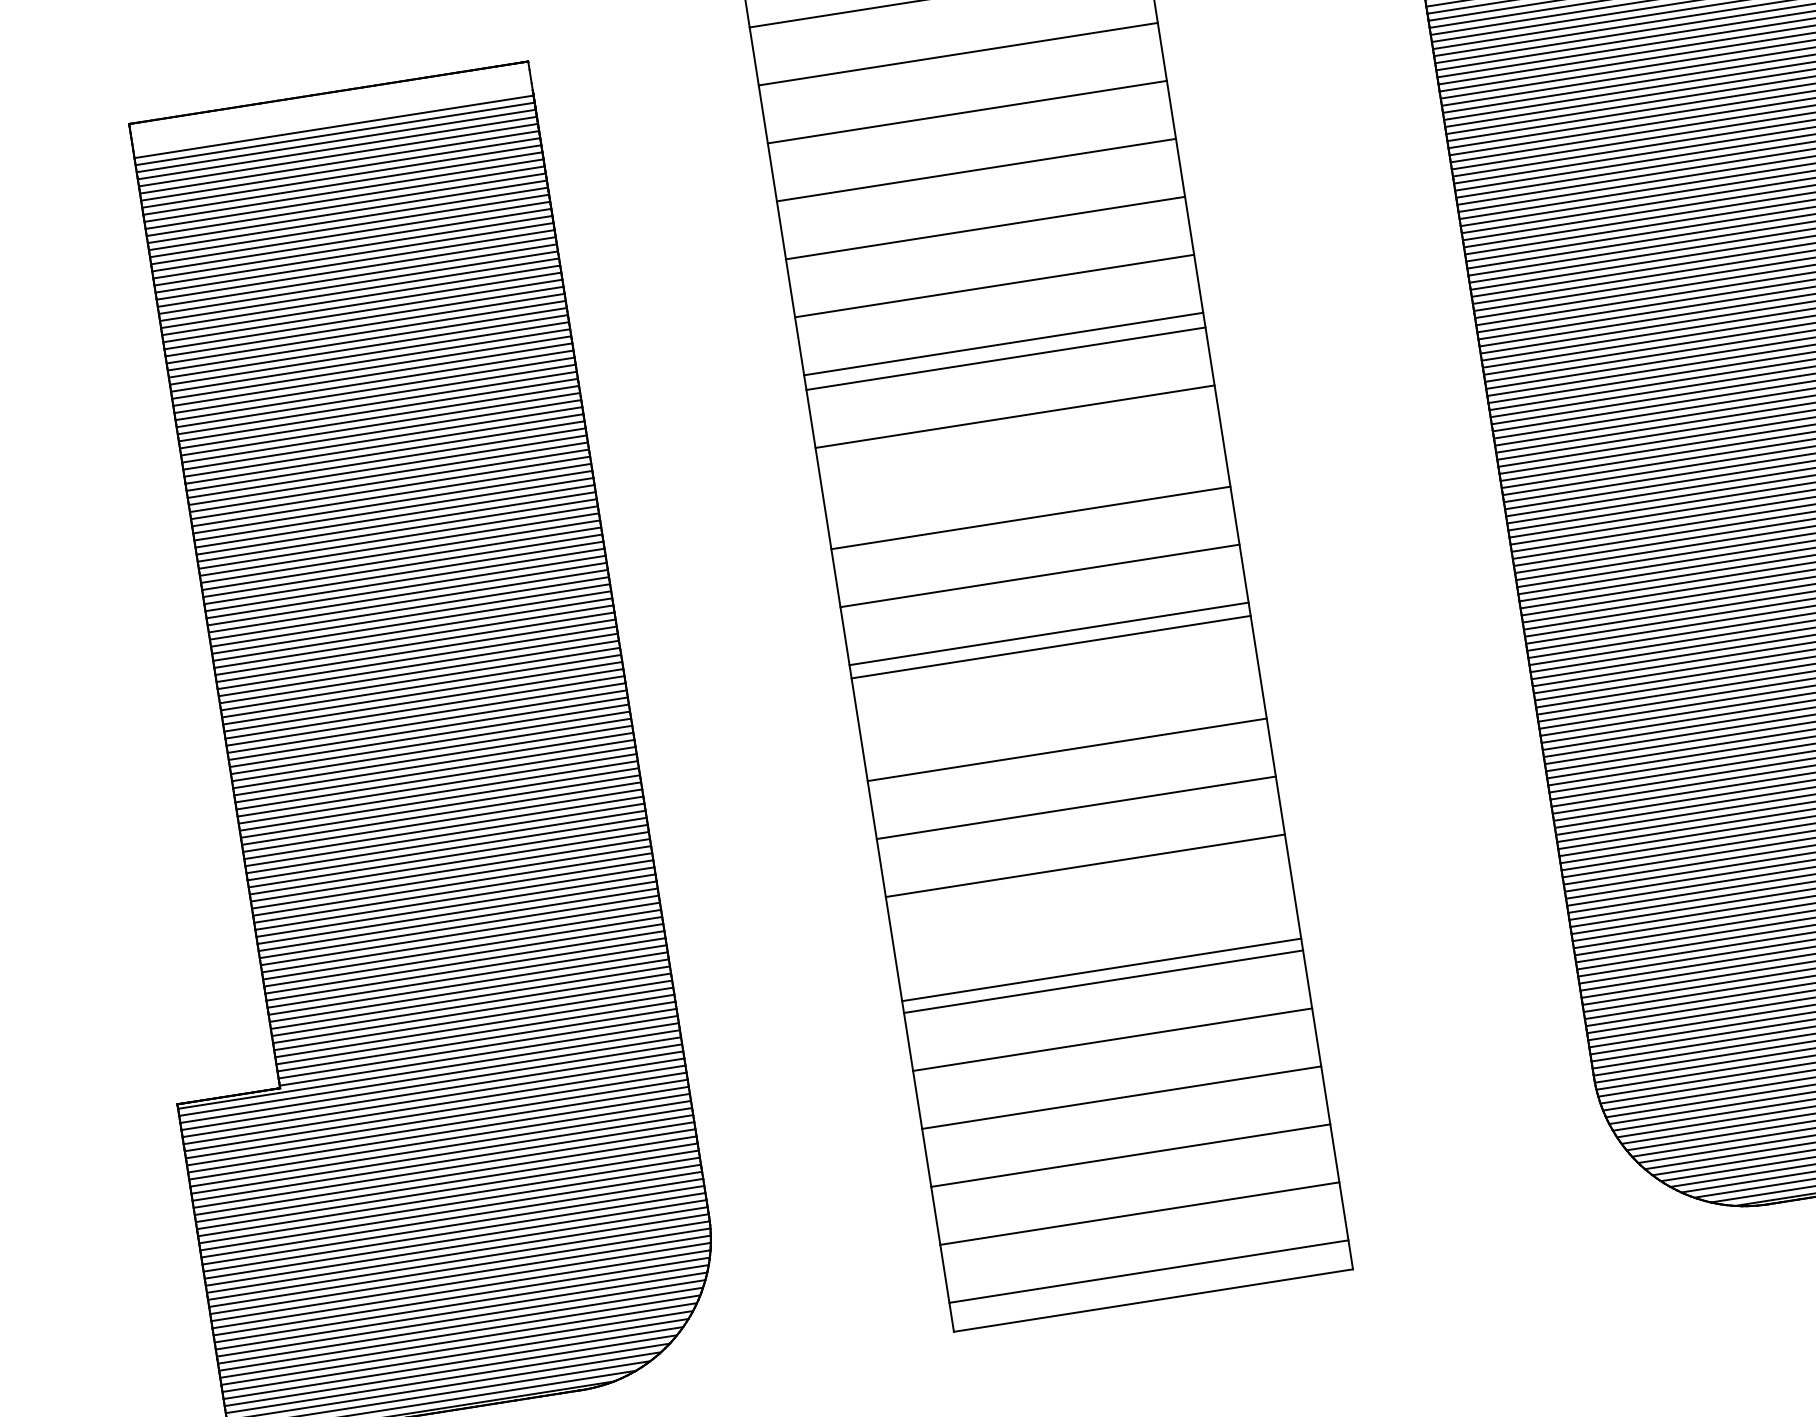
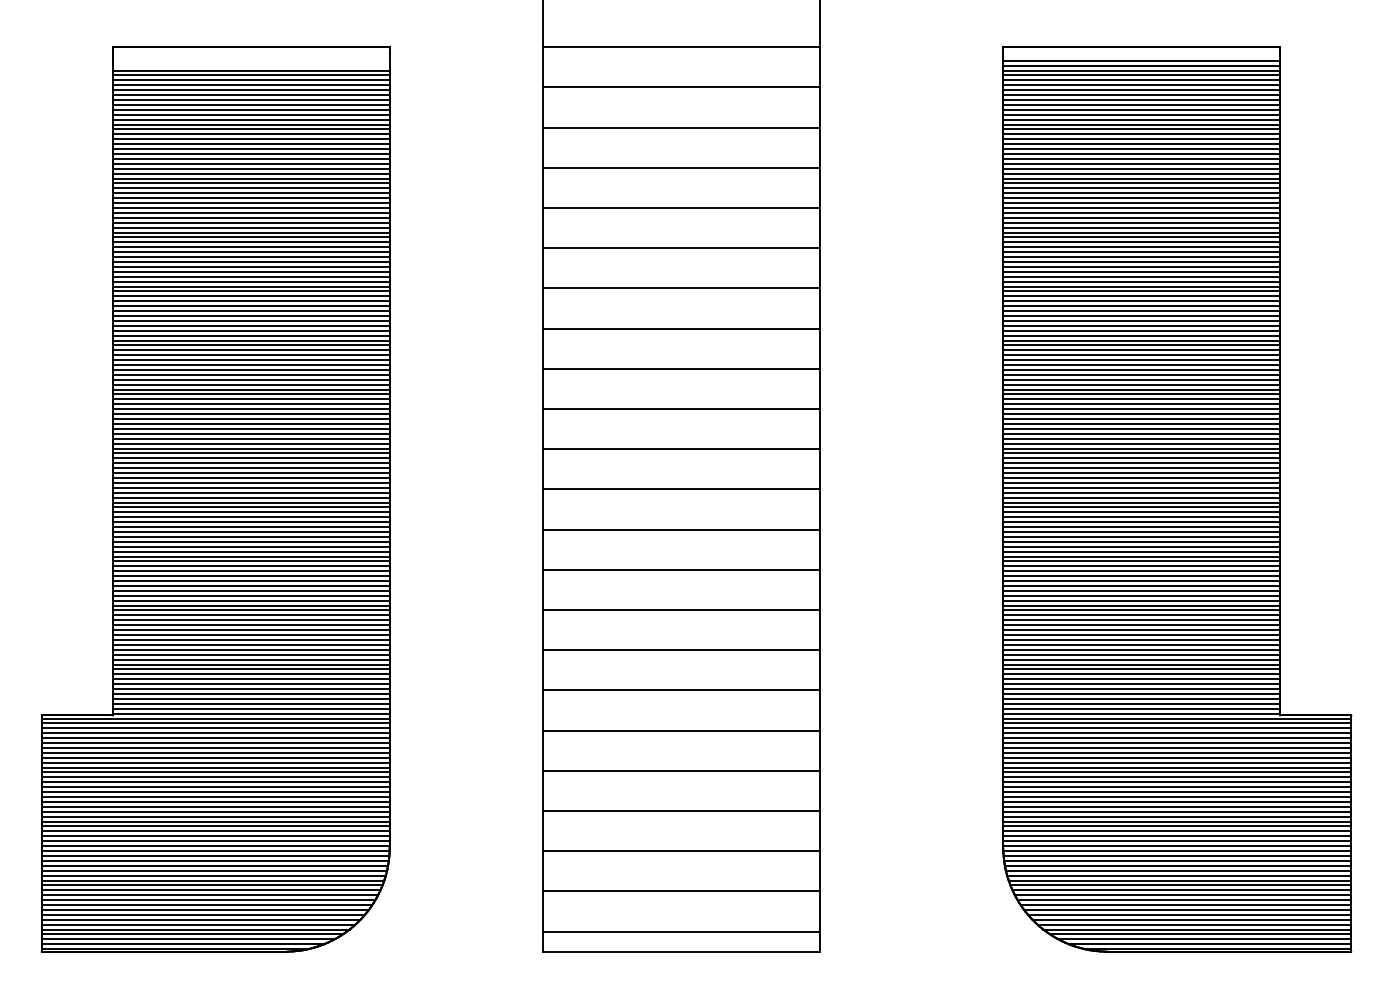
line: (1005, 358) -> (681, 328), moved
line: (1014, 416) -> (681, 368), moved
line: (1051, 646) -> (681, 529), moved
line: (1101, 970) -> (681, 690), moved

